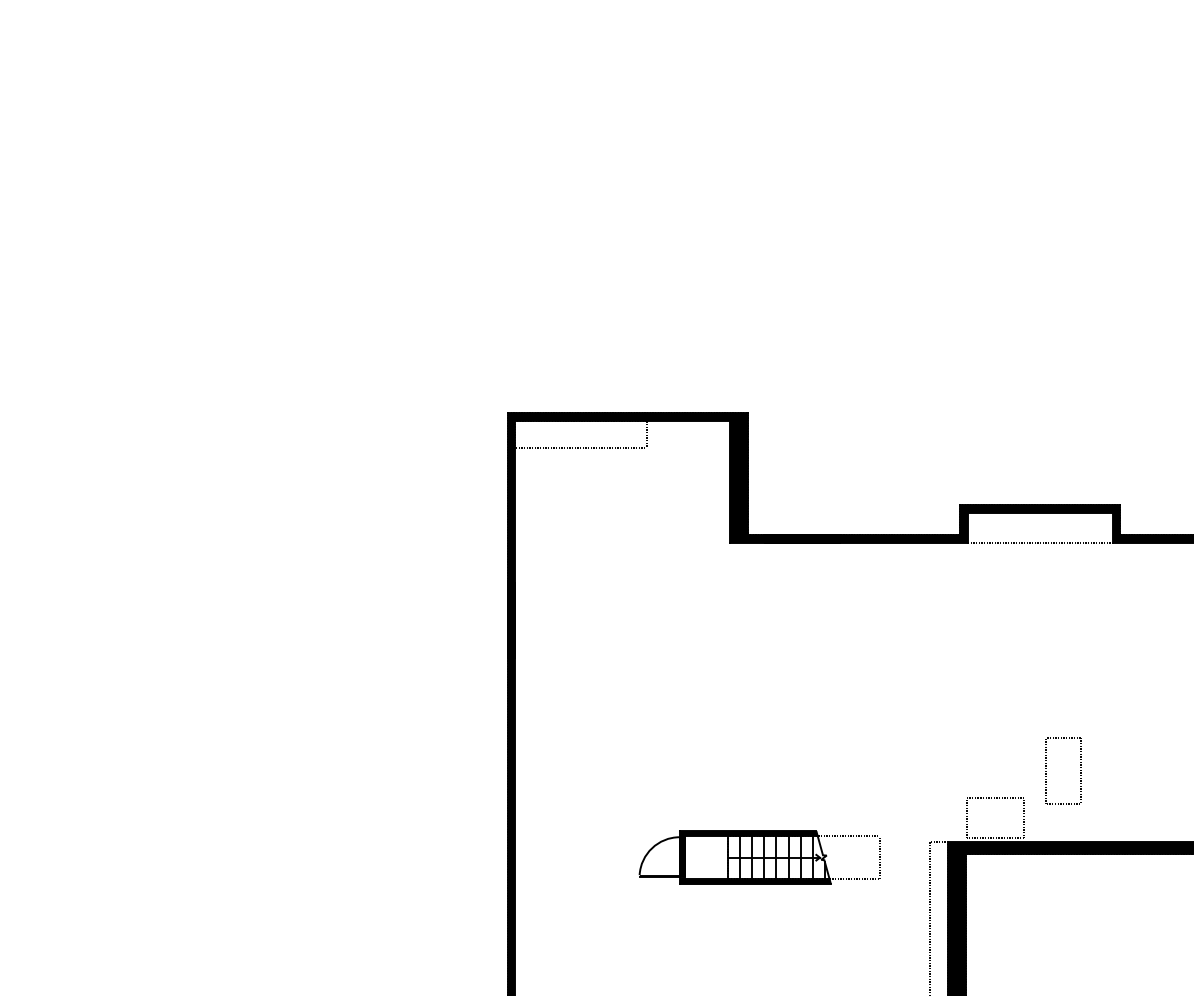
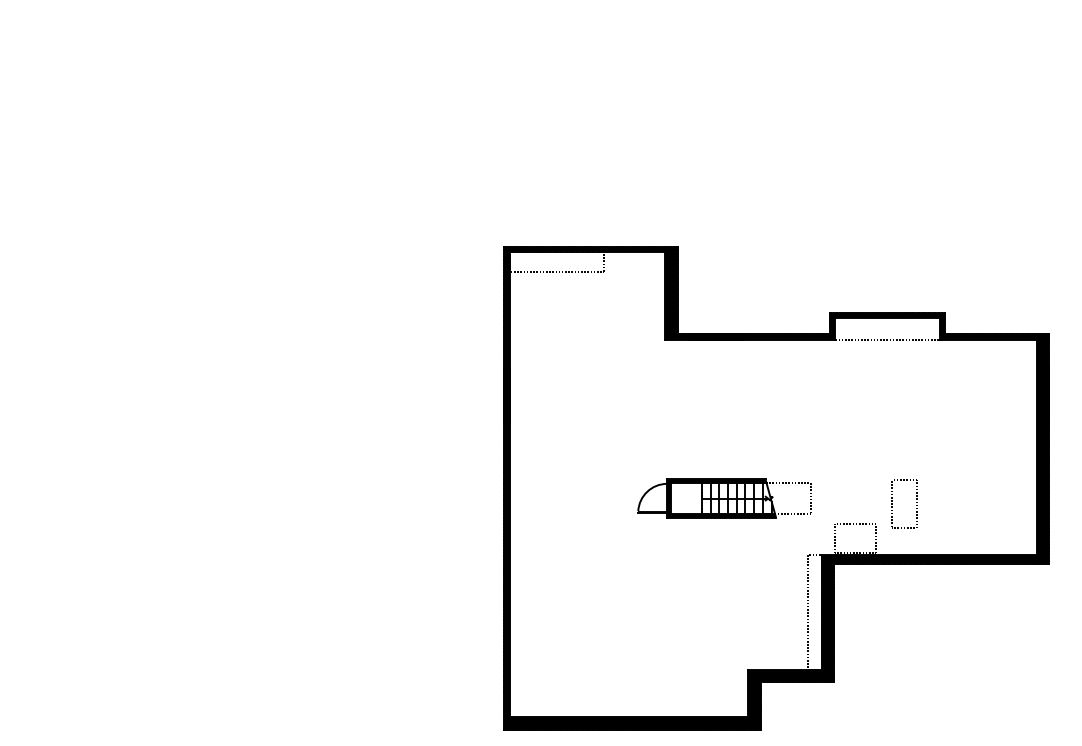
part: (759, 857) -> (724, 498), moved

